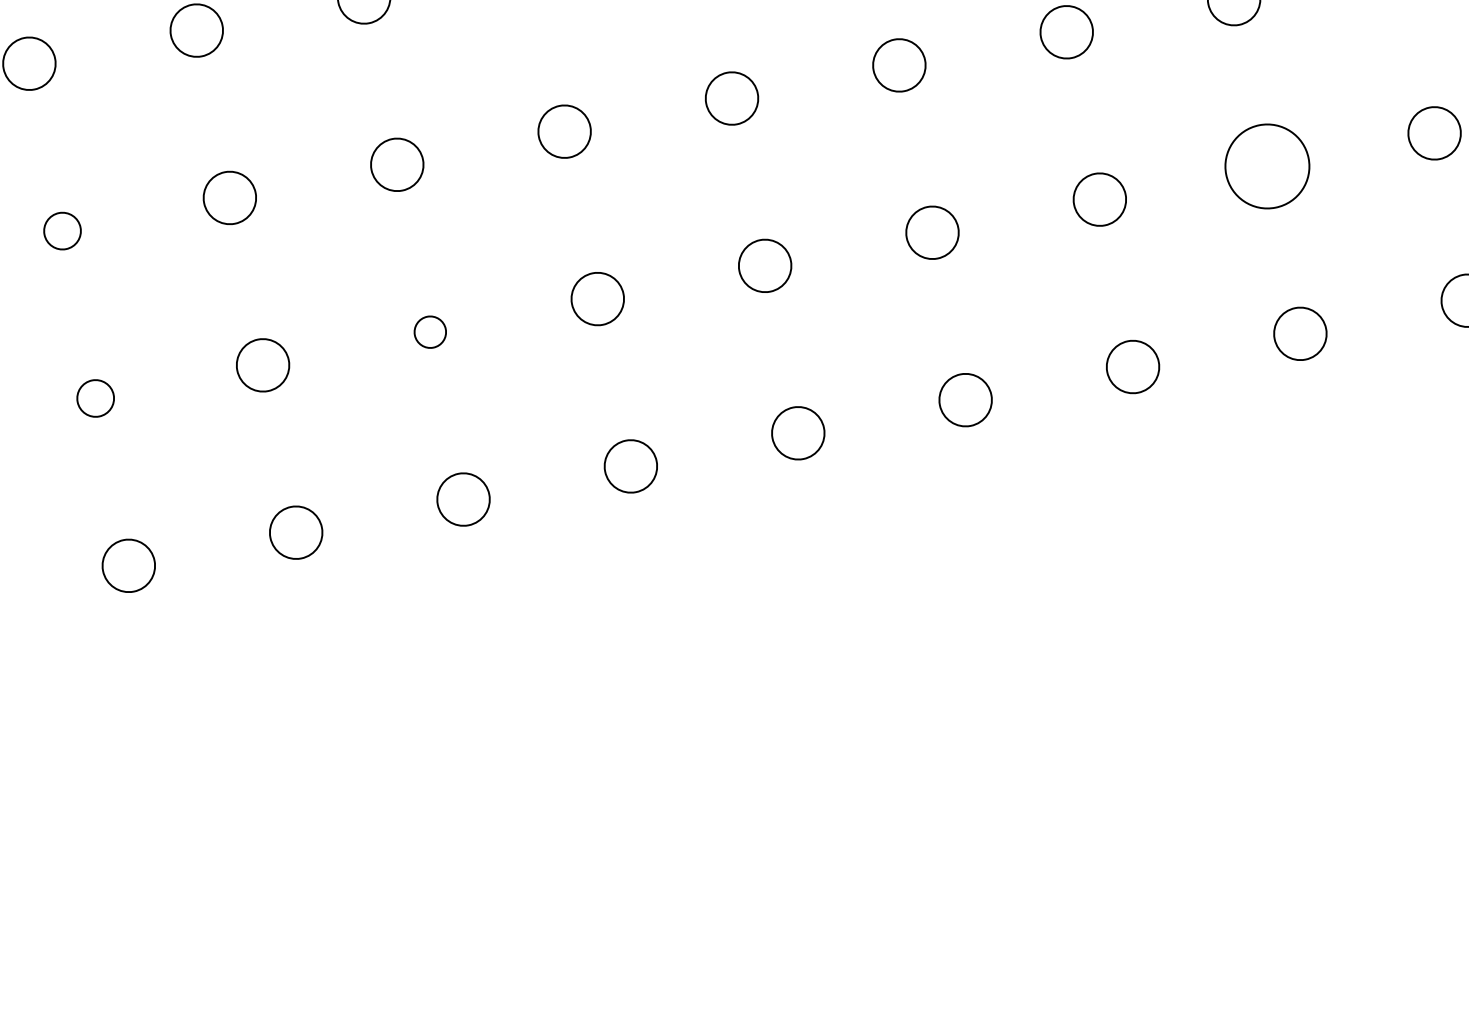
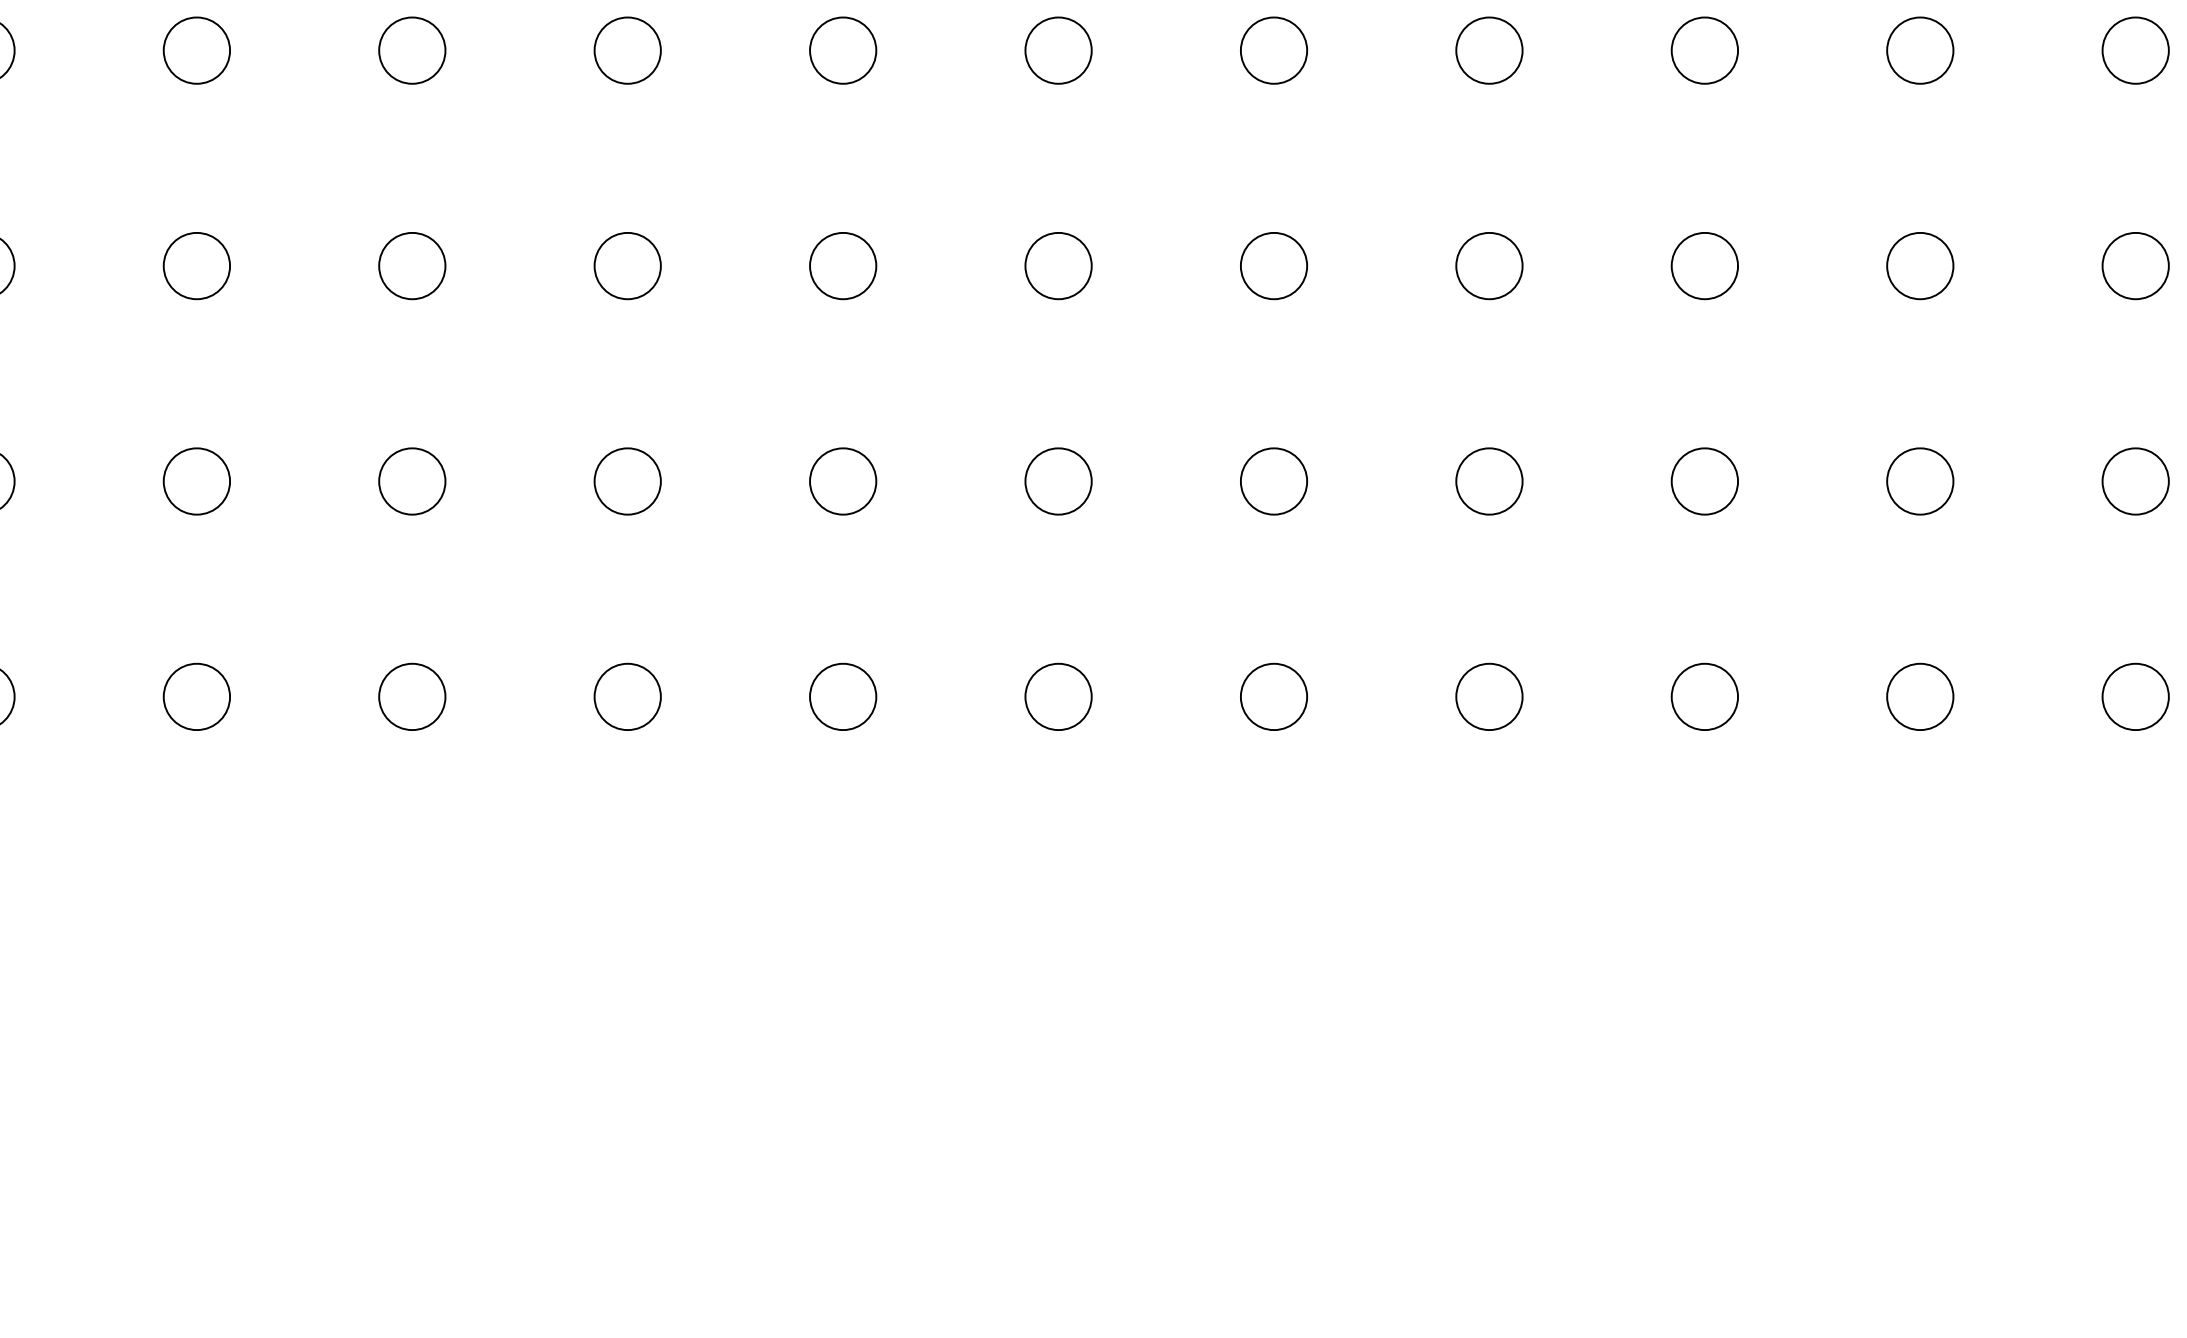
circle: (1266, 166) -> (1704, 481), size x0.62
circle: (62, 230) -> (196, 265), size x1.43
circle: (430, 332) -> (627, 481), size x1.67
circle: (95, 398) -> (196, 481), size x1.43

